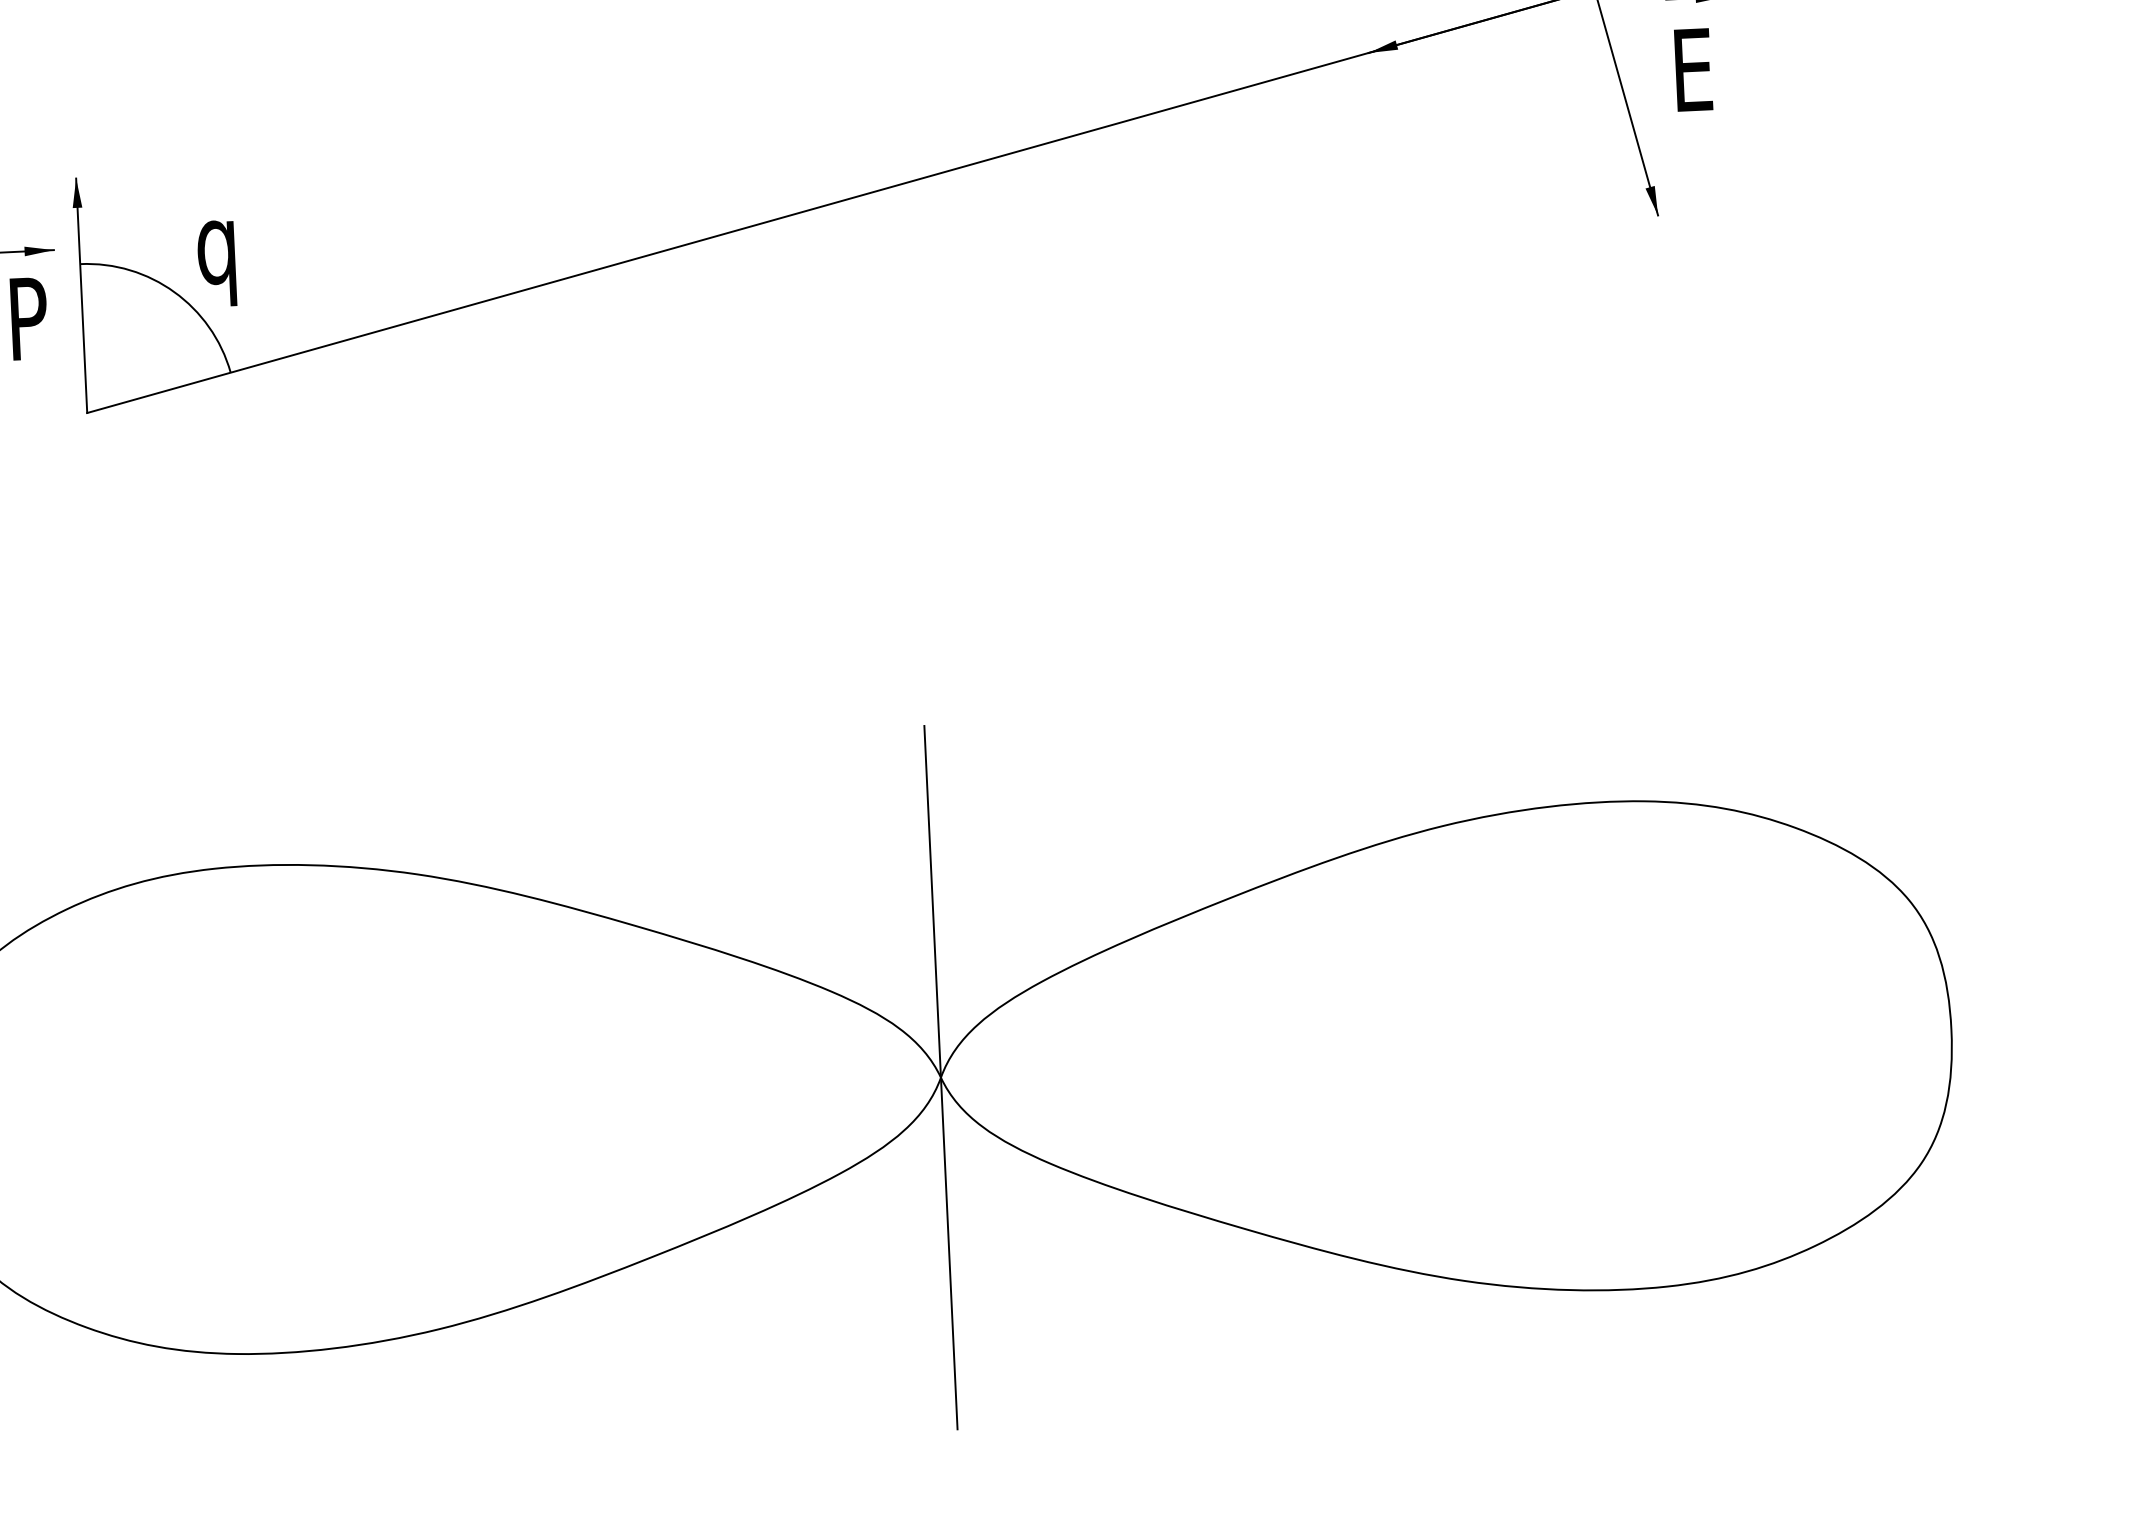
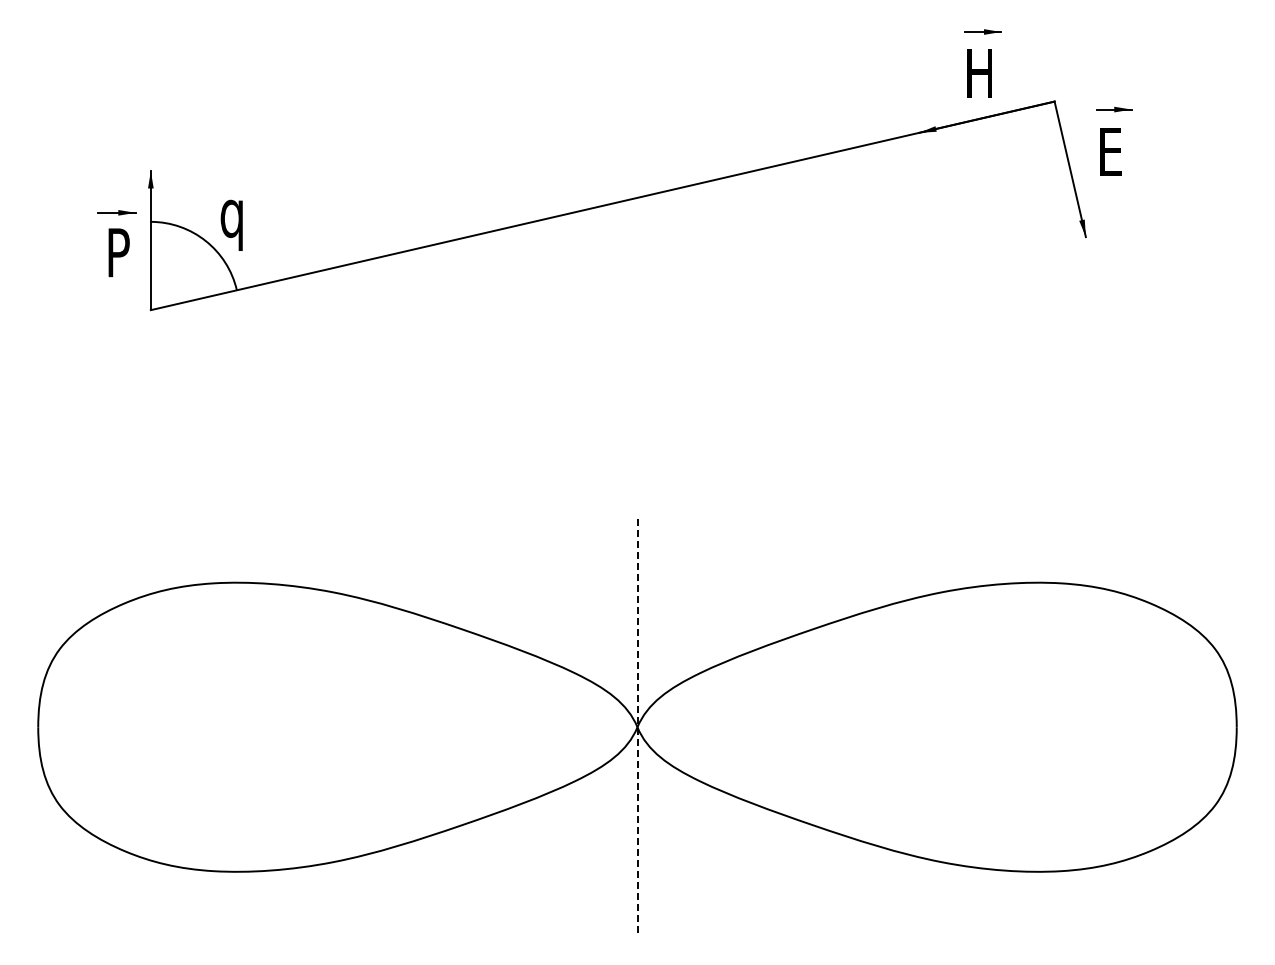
line: (940, 1078) -> (637, 727), solid -> dashed

